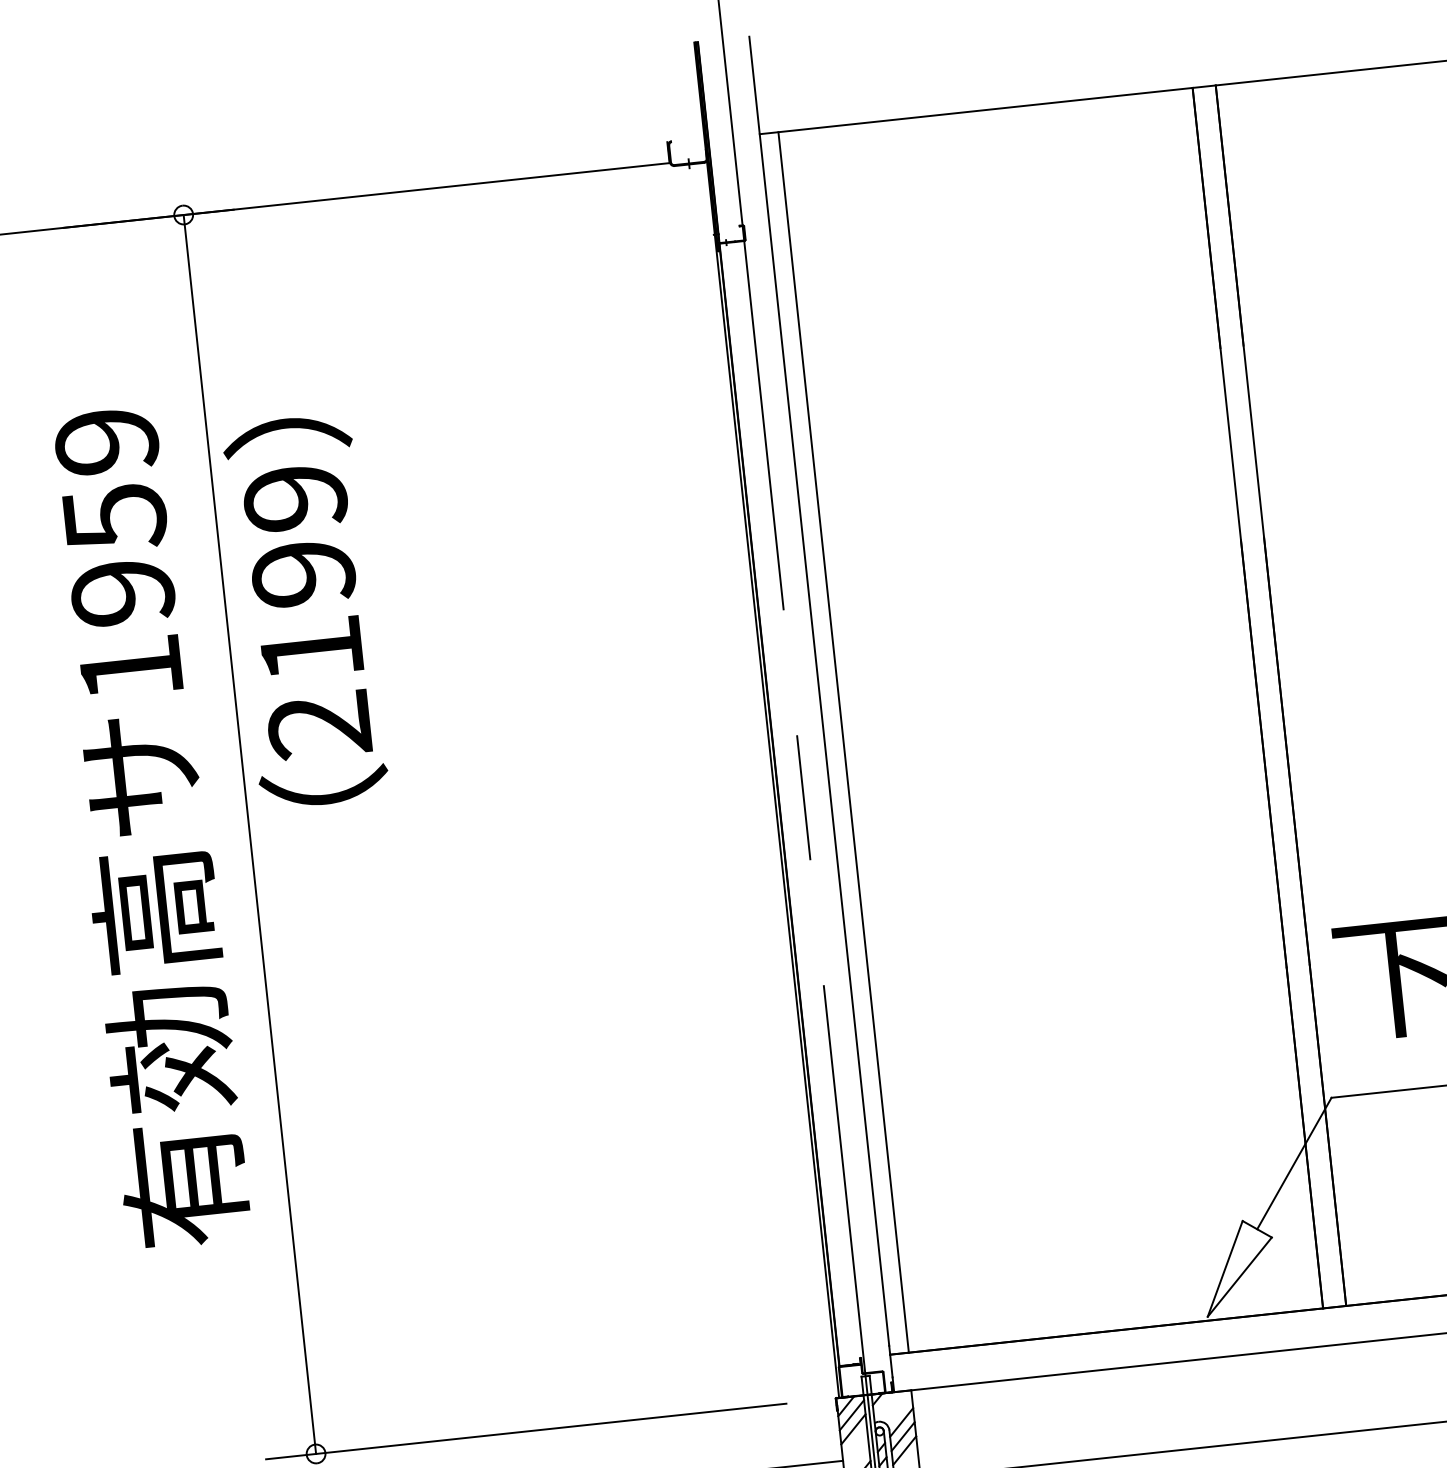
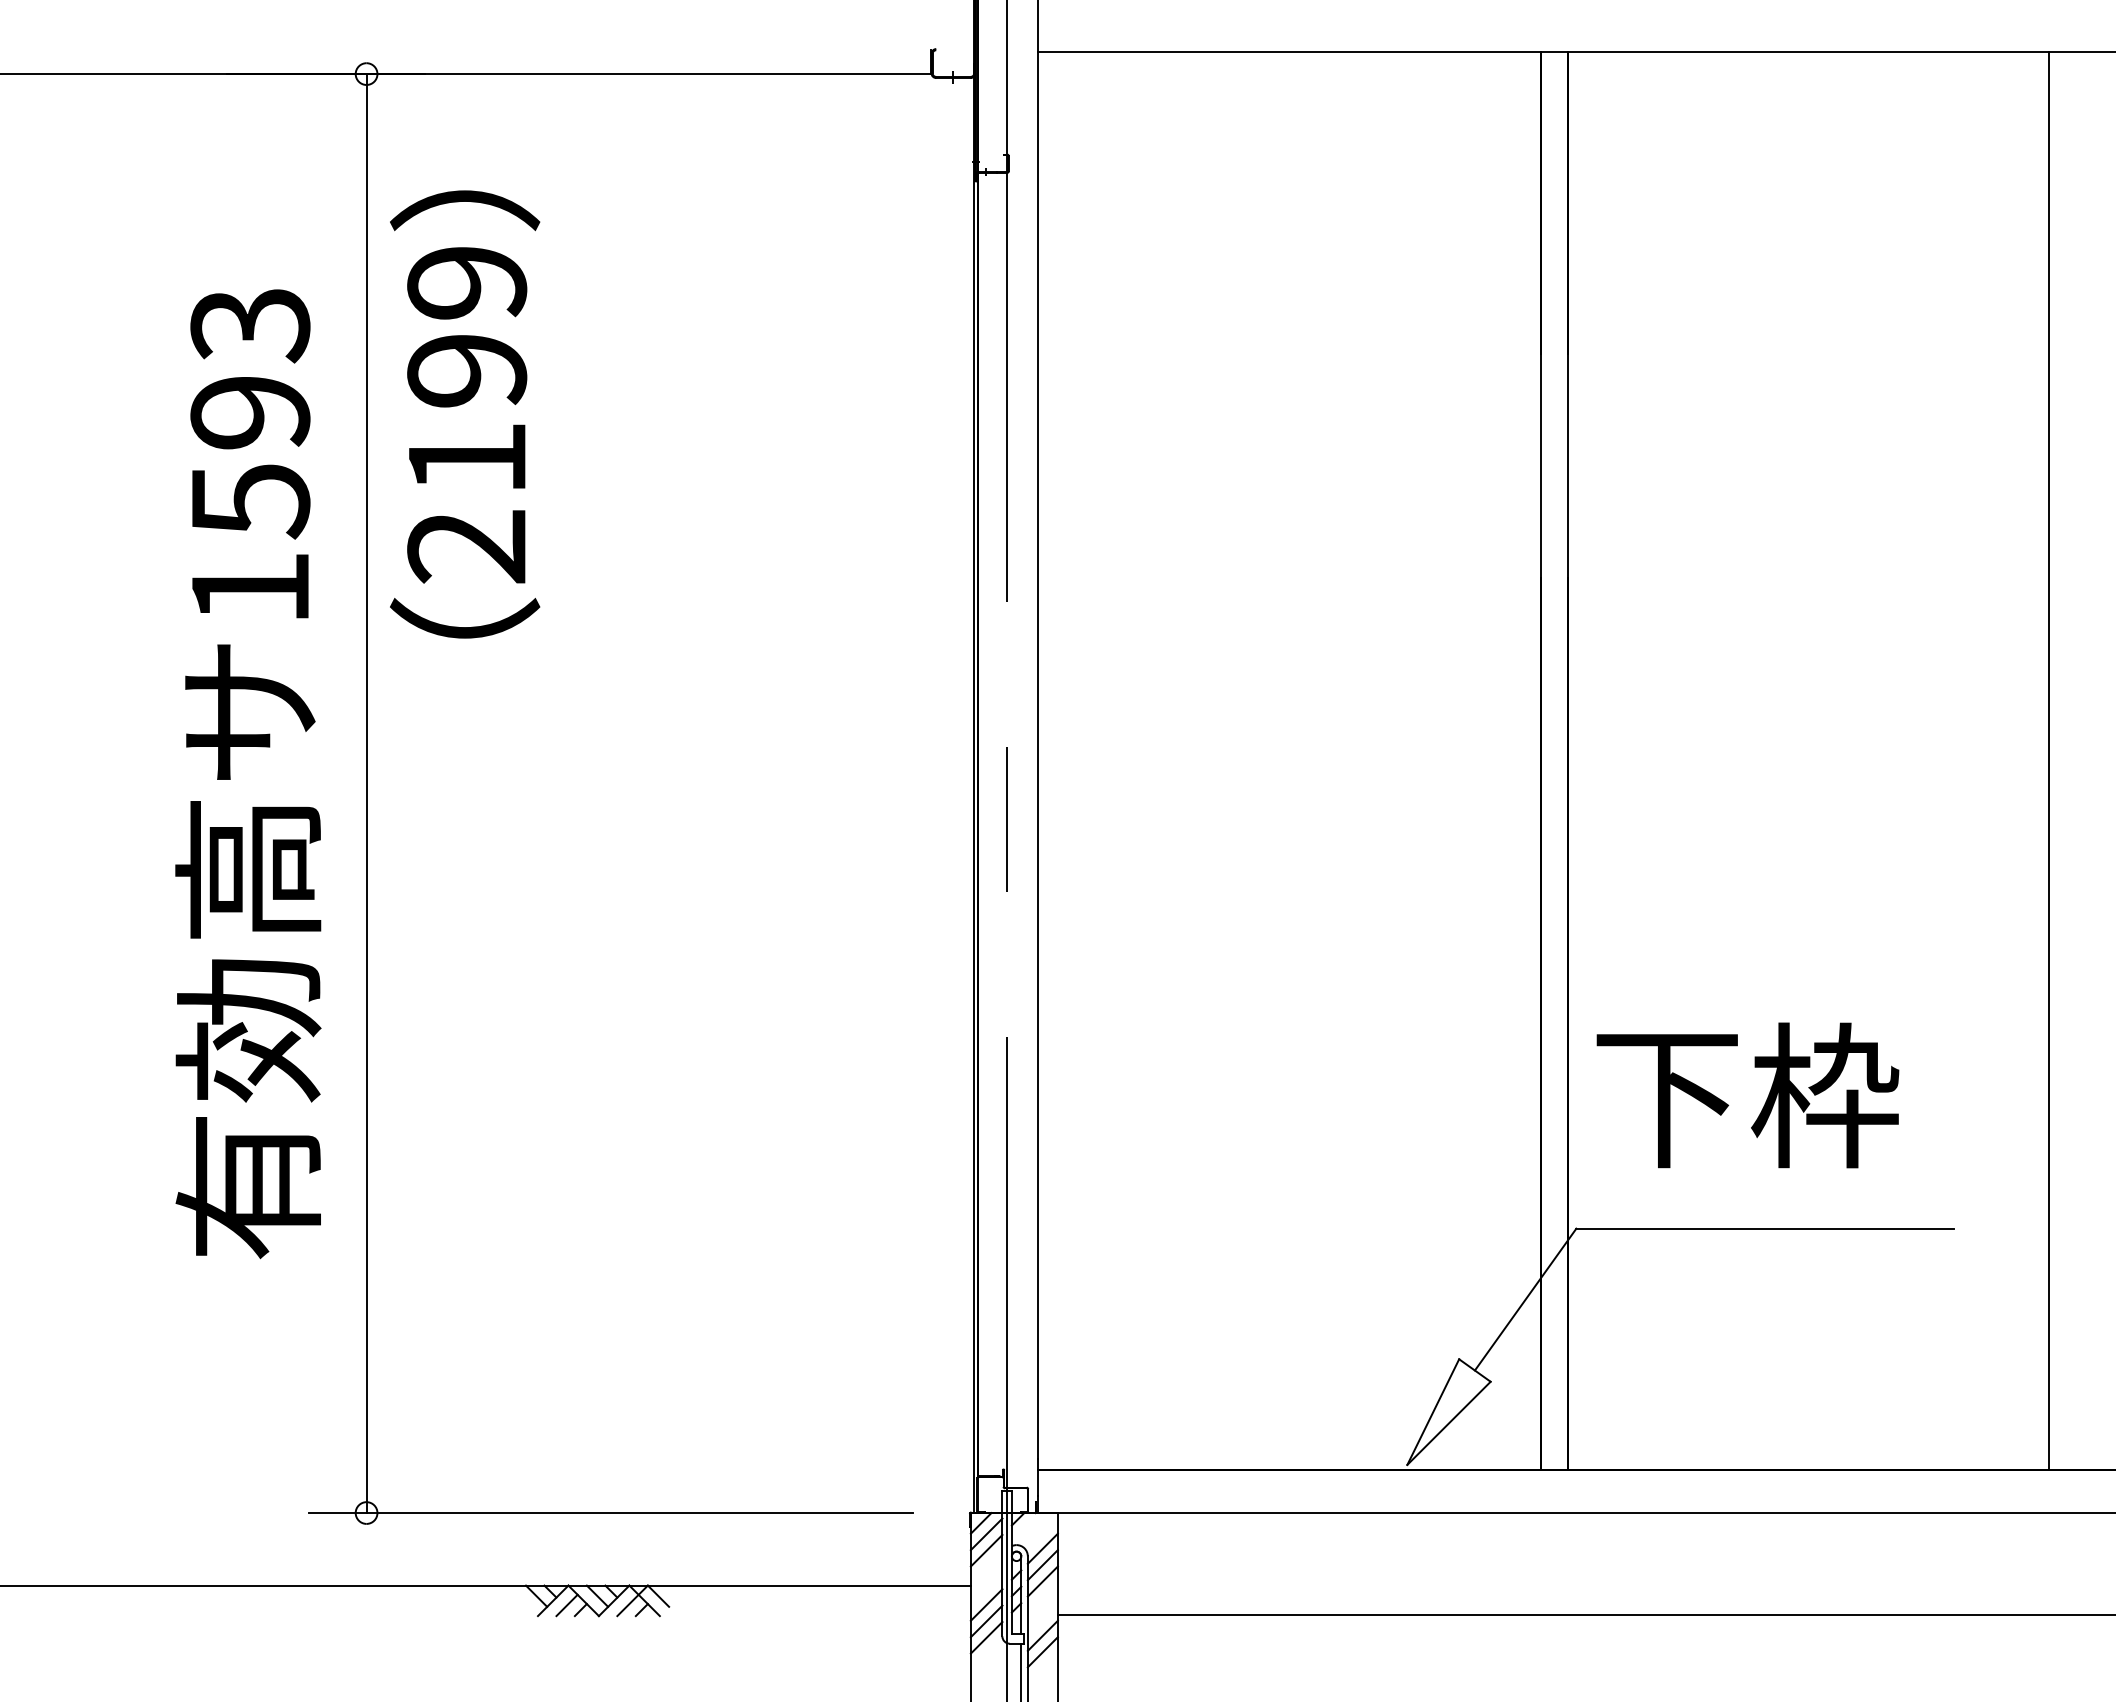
text: (115, 518) -> (250, 414), 1959 -> 1593
text: (306, 611) -> (465, 414), moved
line: (843, 742) -> (1059, 760), removed

